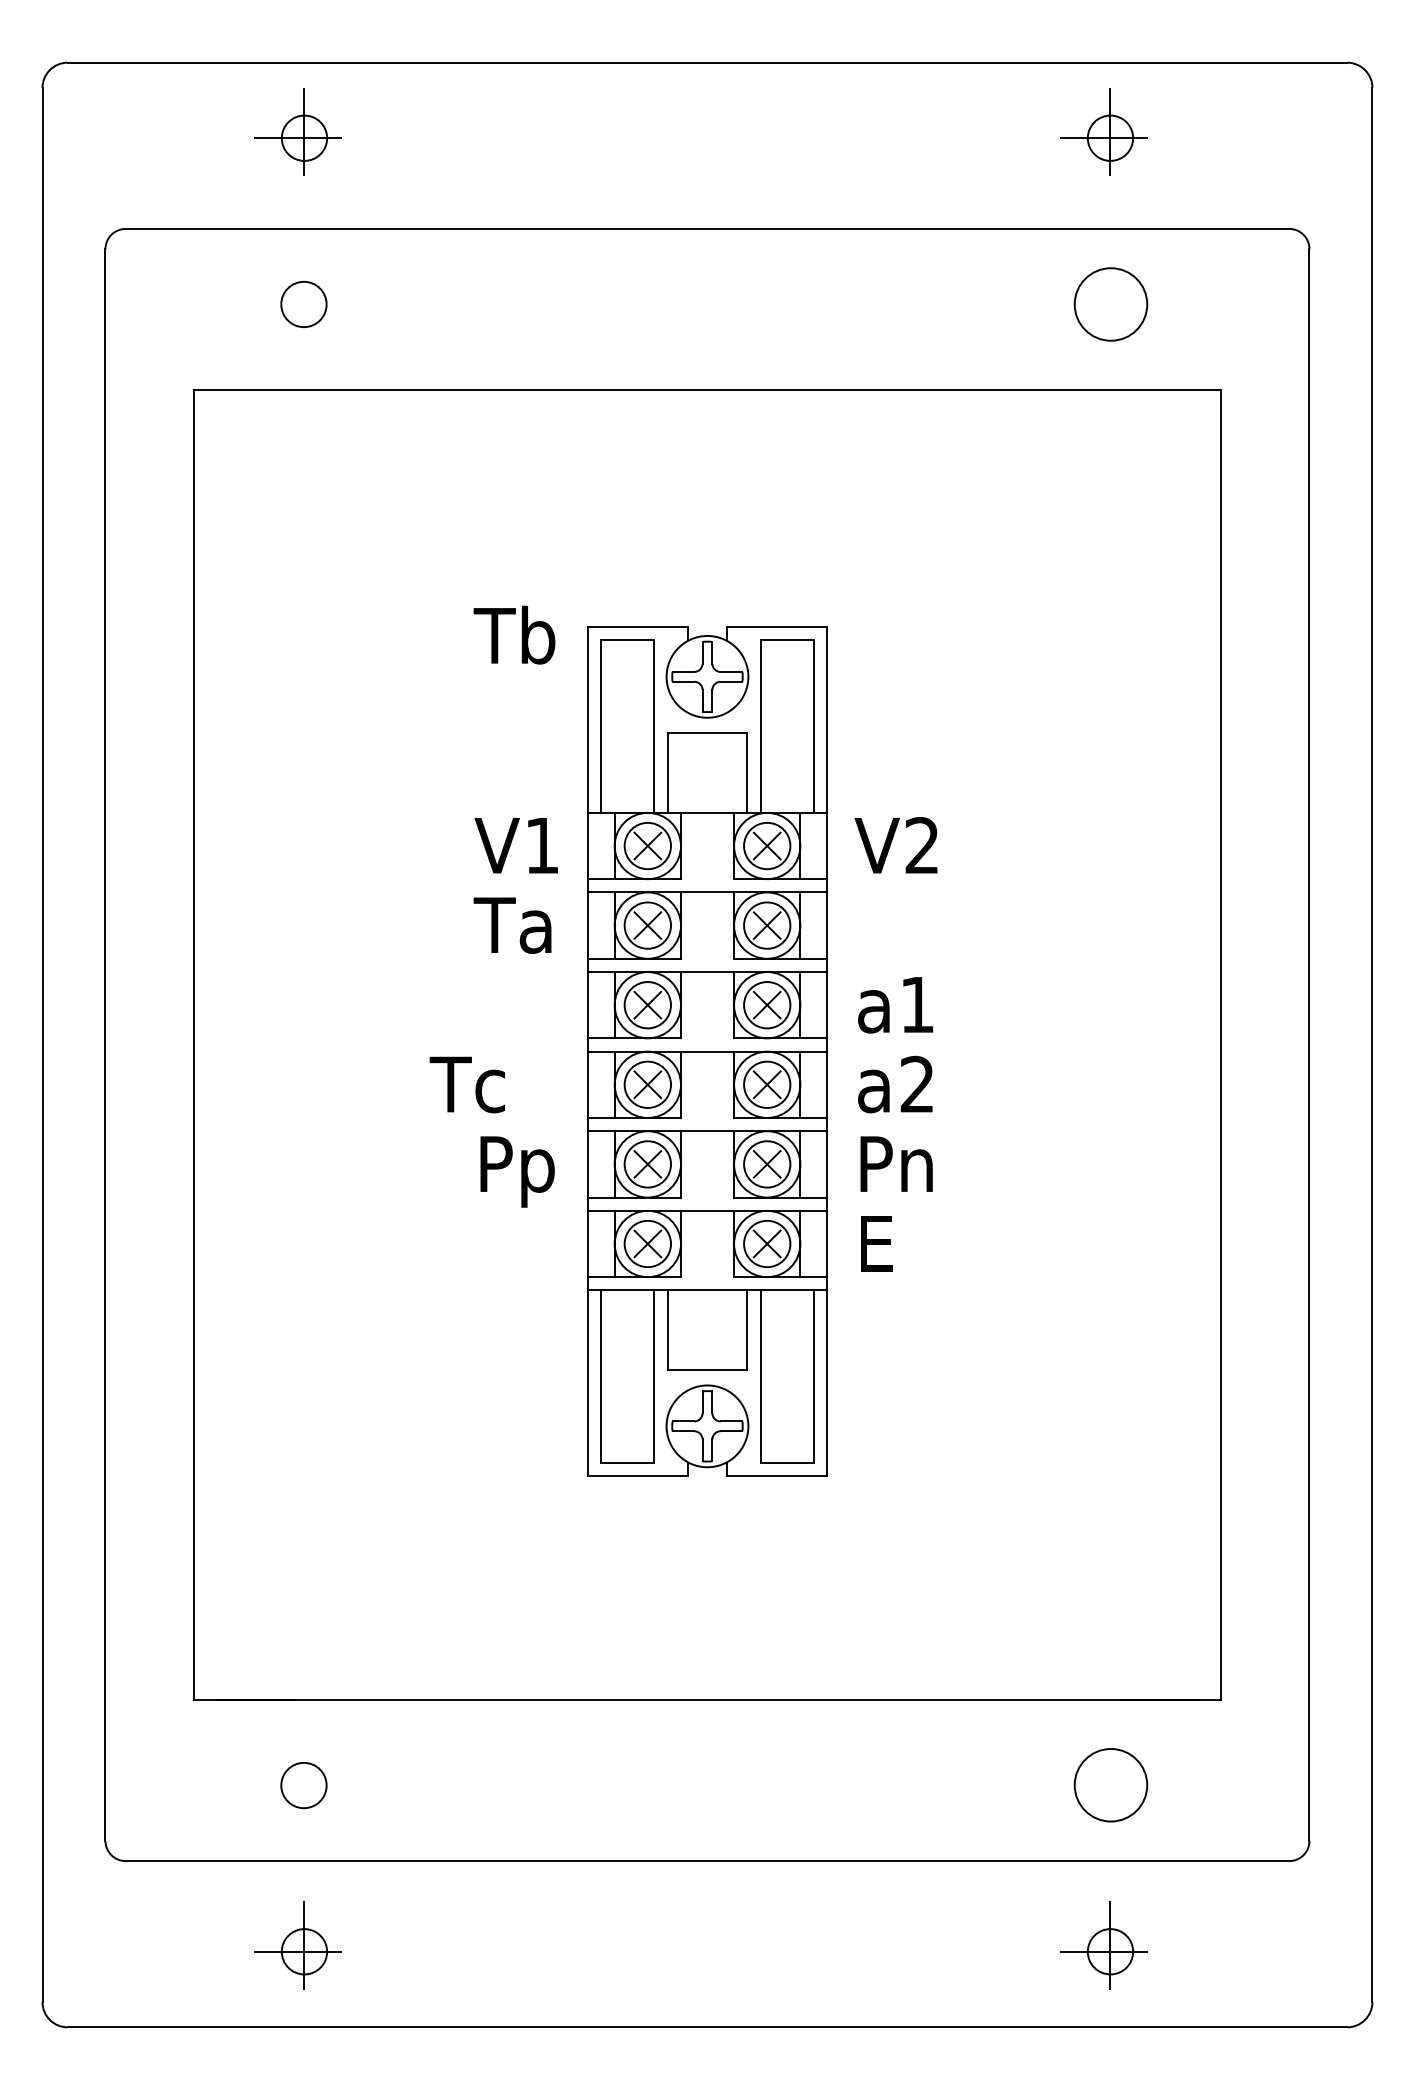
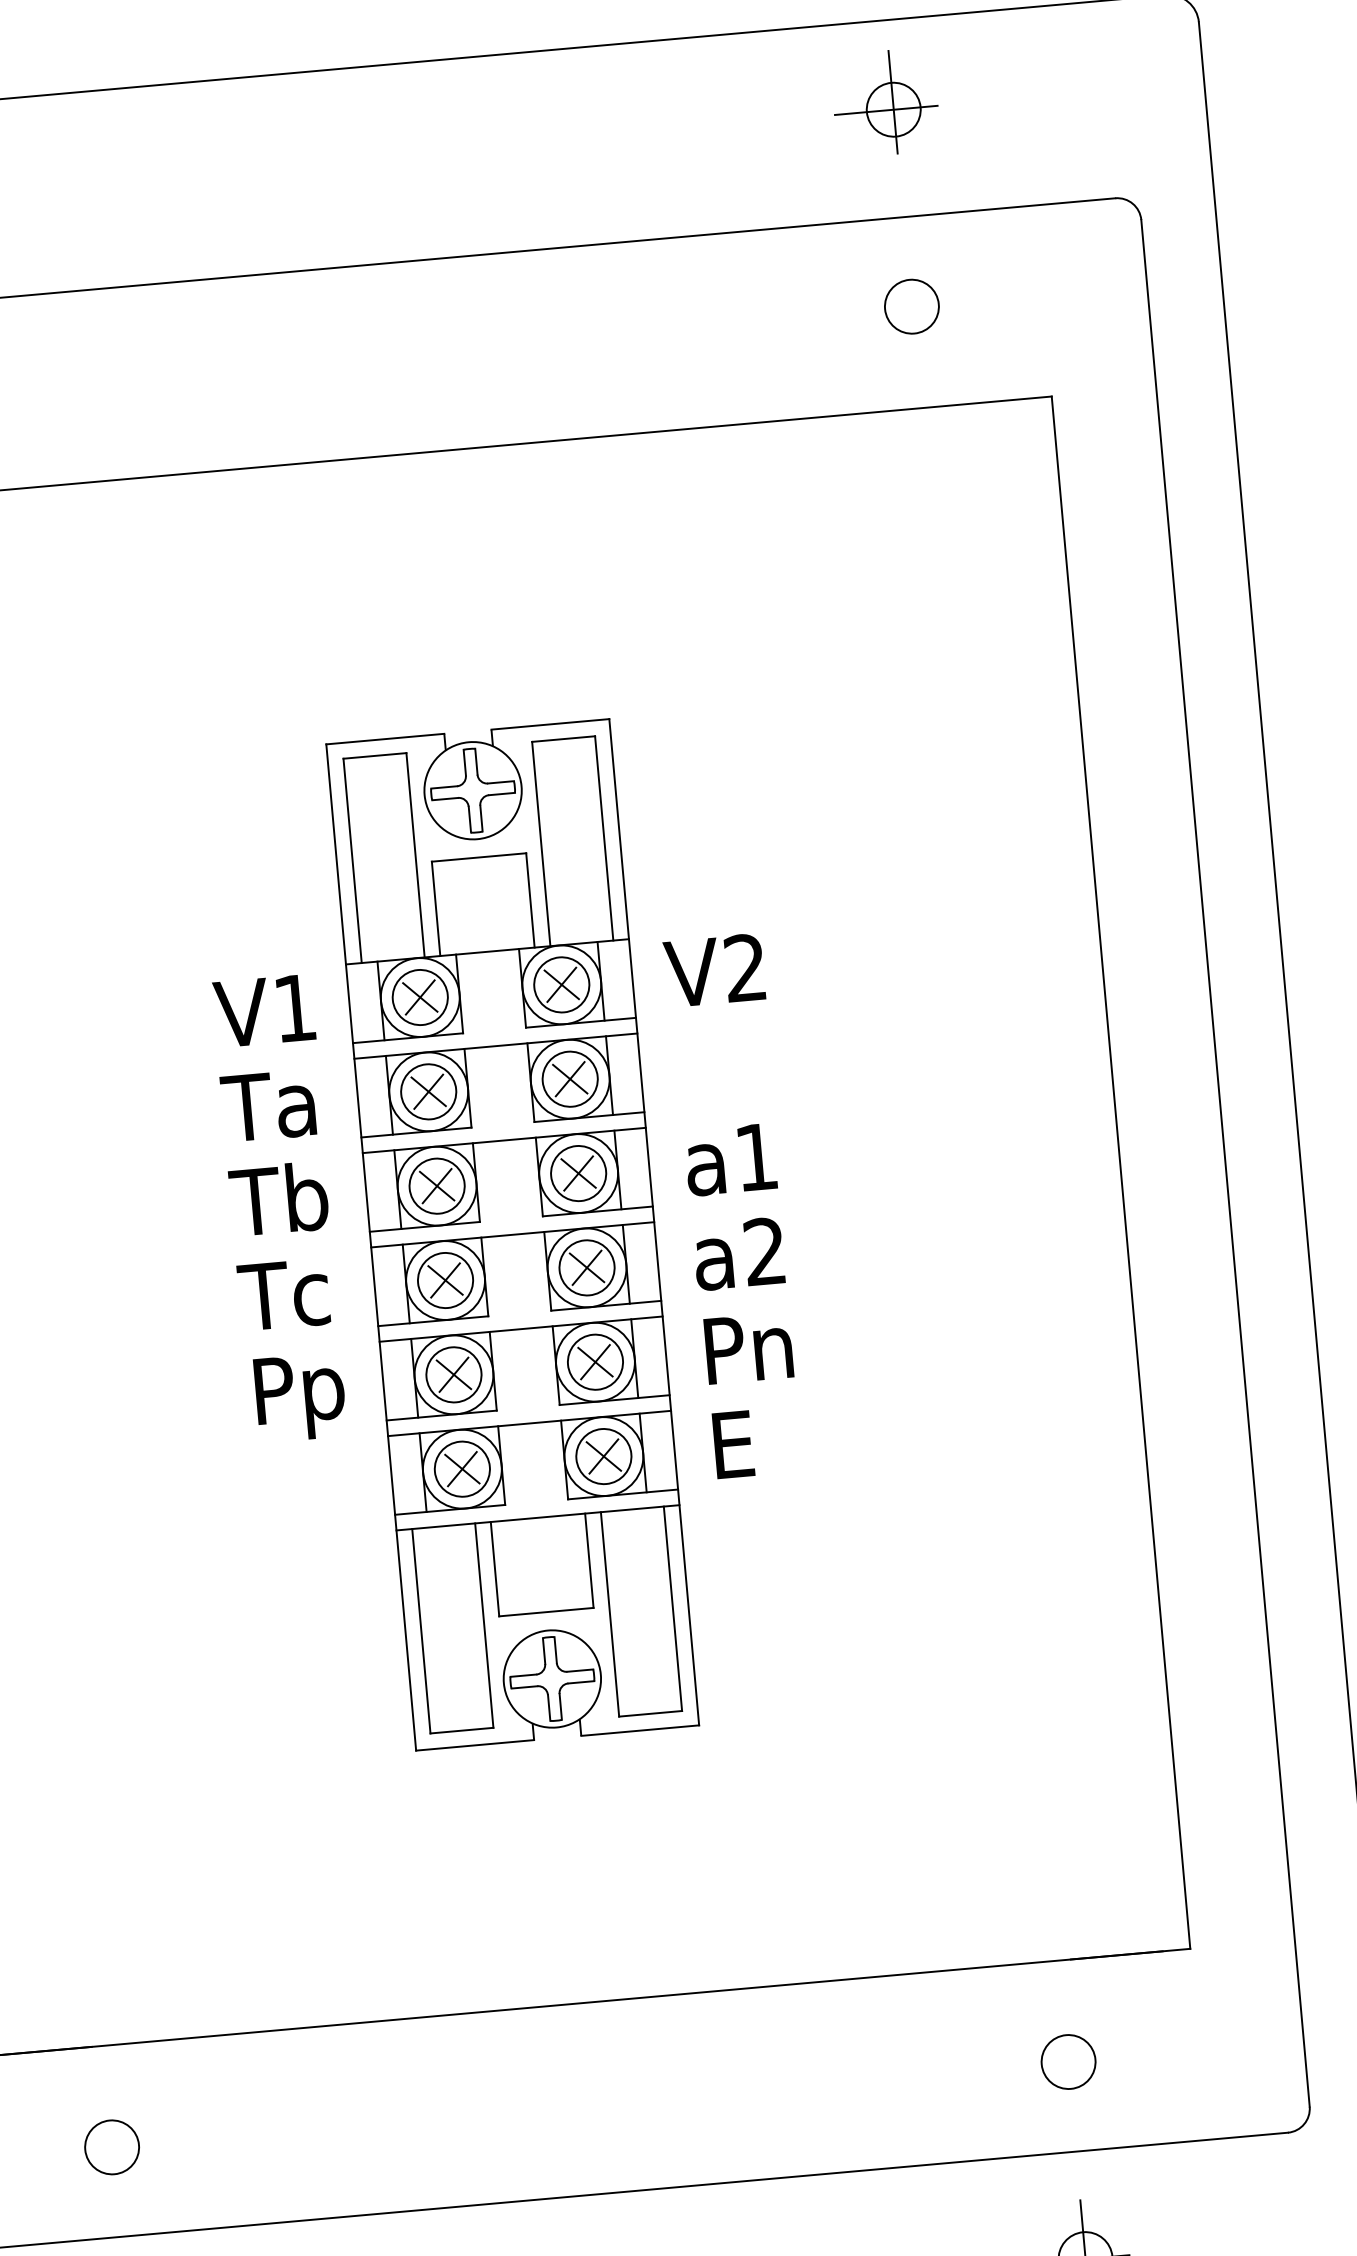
circle: (1110, 304) -> (911, 306), size x0.62
text: (514, 634) -> (278, 1198), moved
text: (466, 1084) -> (282, 1294), moved
circle: (1110, 1785) -> (1068, 2062), size x0.62

